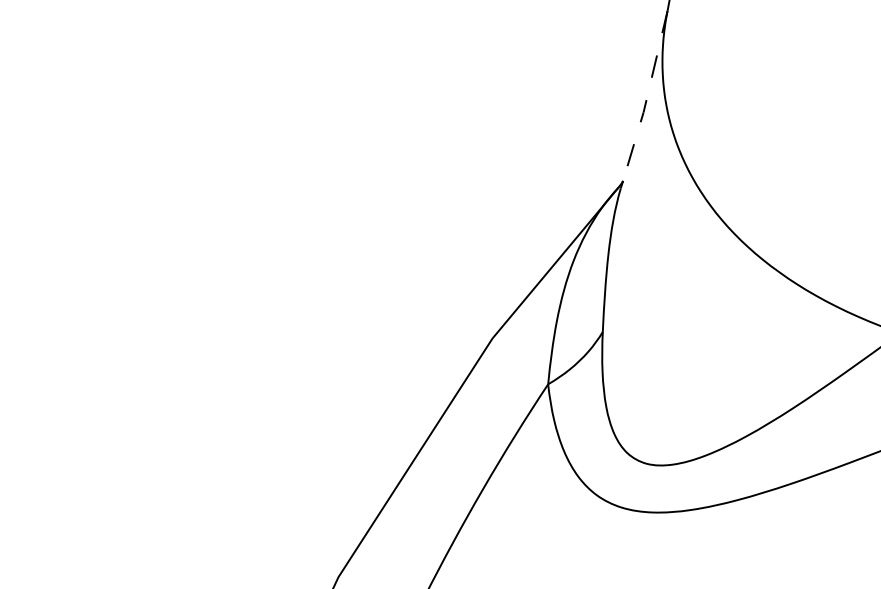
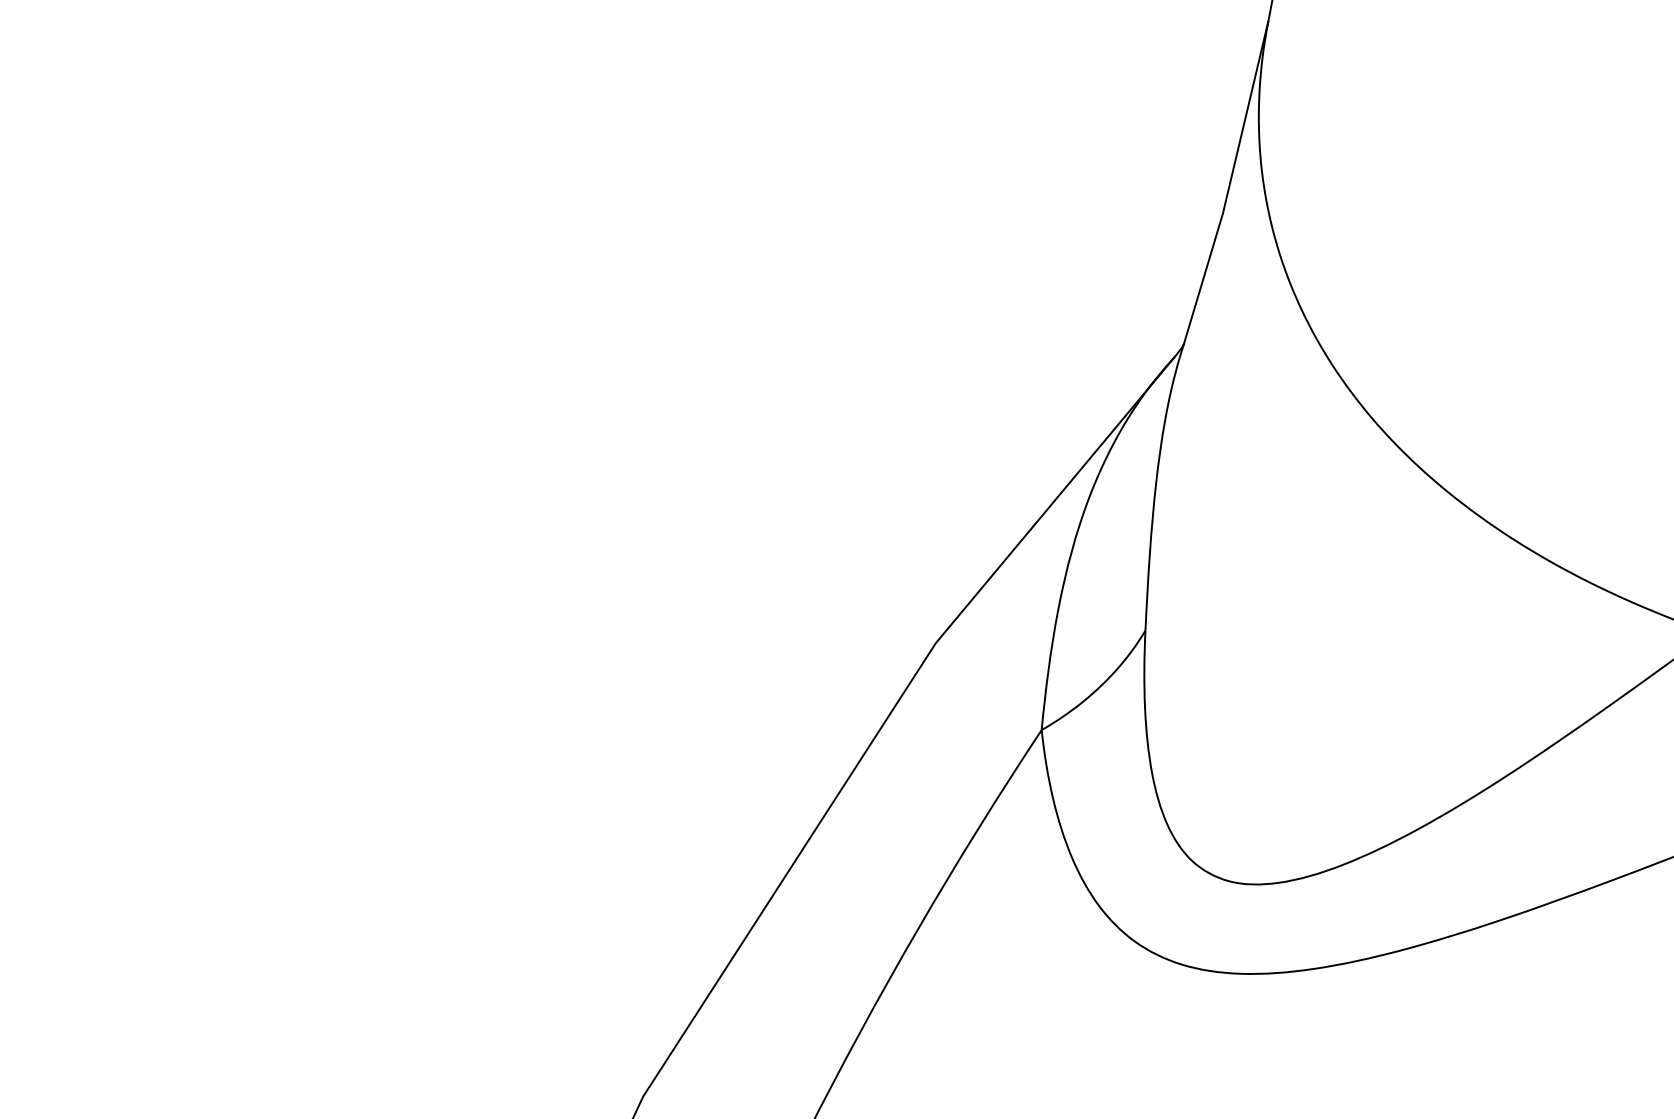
line: (647, 97) -> (1230, 185), dashed -> solid

